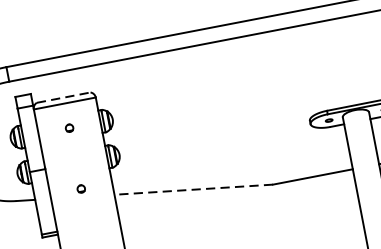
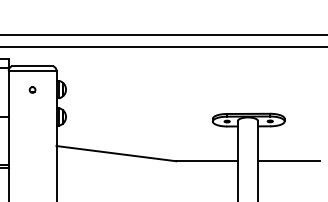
line: (63, 97) -> (32, 66), dashed -> solid
part: (81, 188) -> (32, 136), removed
line: (192, 189) -> (115, 153), dashed -> solid

